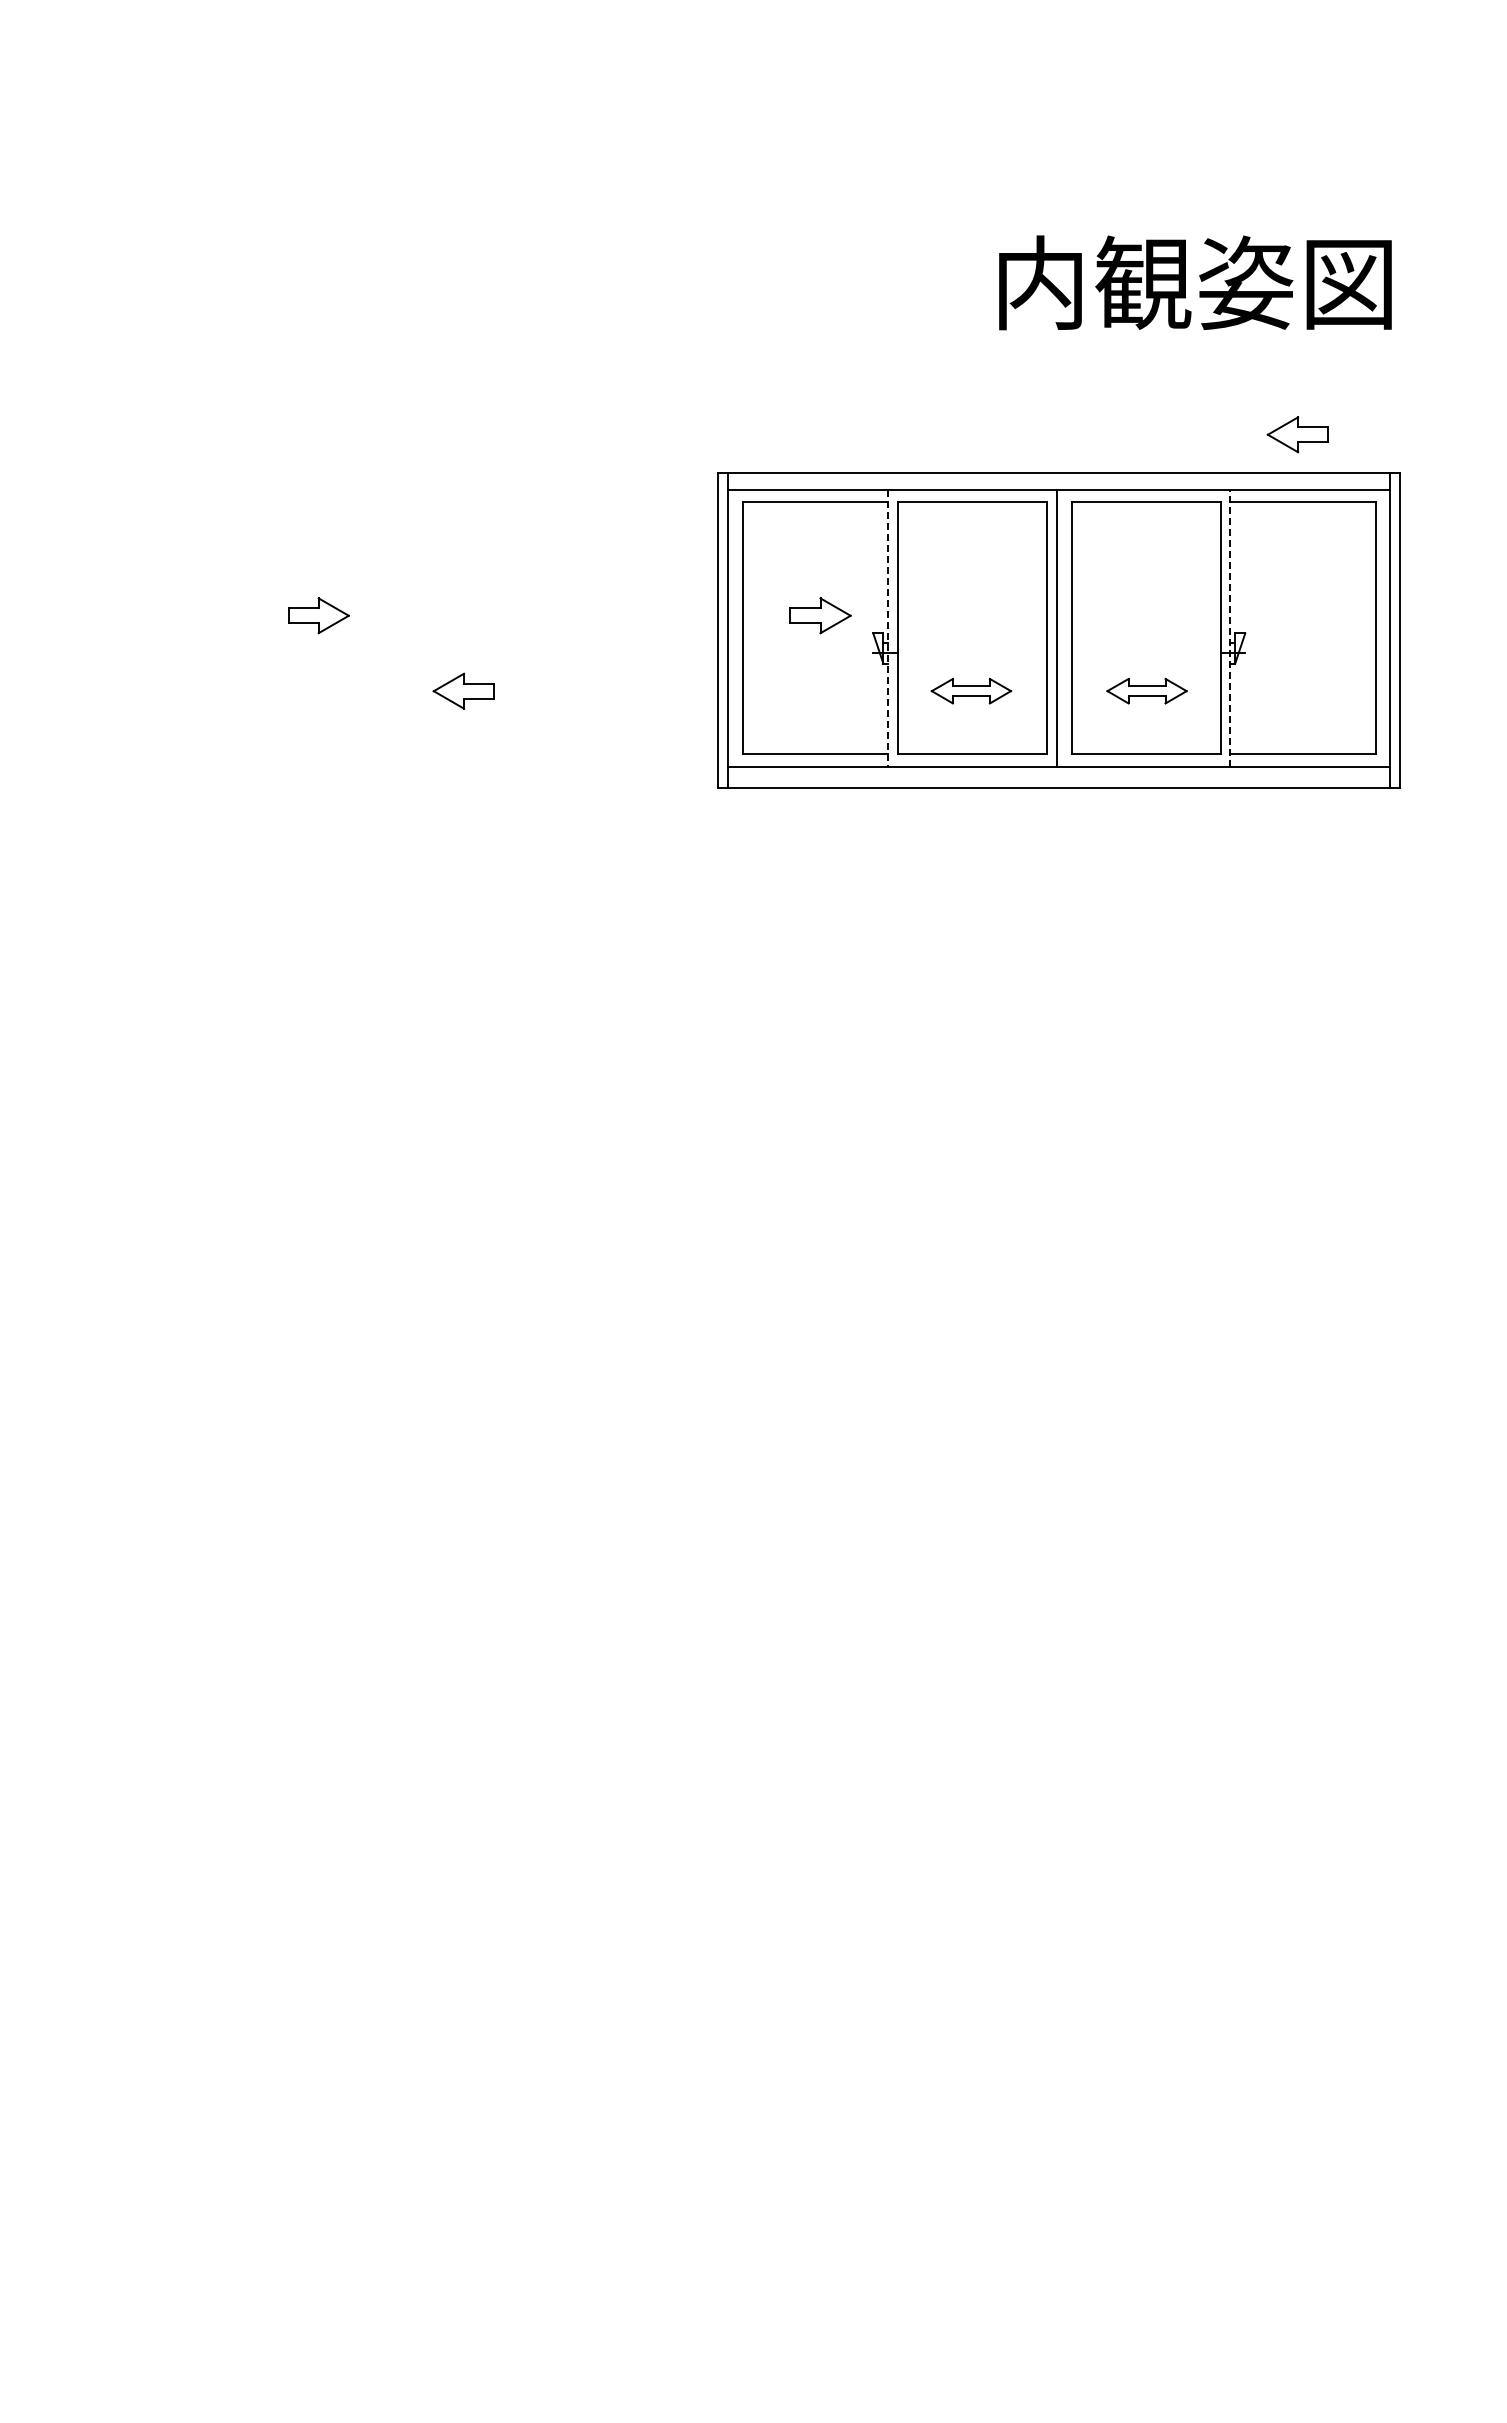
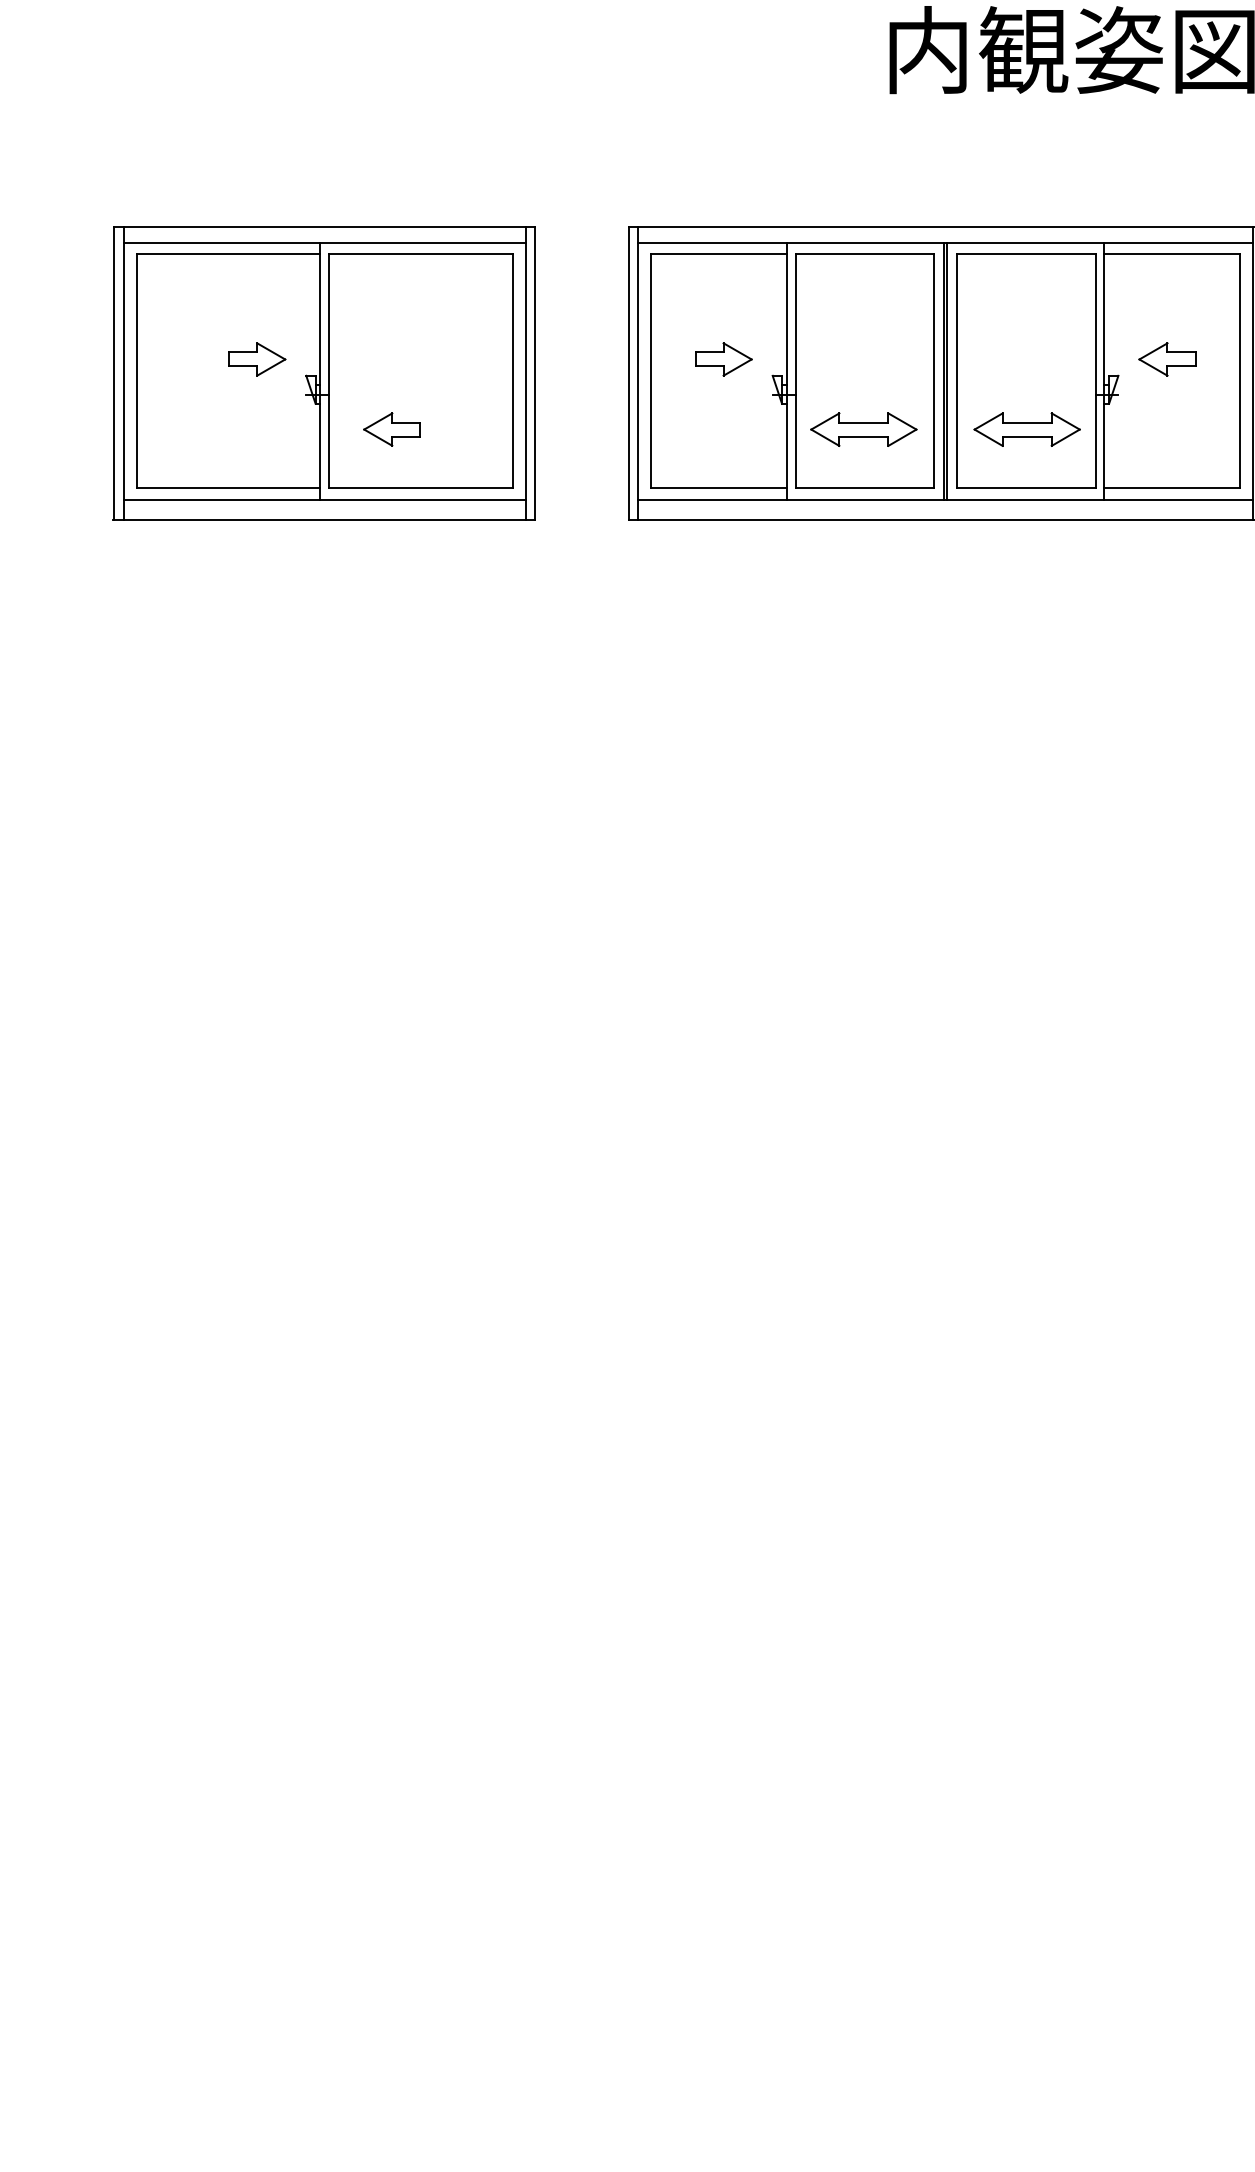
part: (1297, 434) -> (1166, 359), moved
line: (888, 628) -> (786, 371), dashed -> solid
line: (1061, 628) -> (947, 371), added
line: (1230, 628) -> (1104, 371), dashed -> solid
part: (390, 630) -> (323, 373), added
part: (971, 690) -> (863, 428), size x1.43
part: (1146, 690) -> (1026, 428), size x1.43

